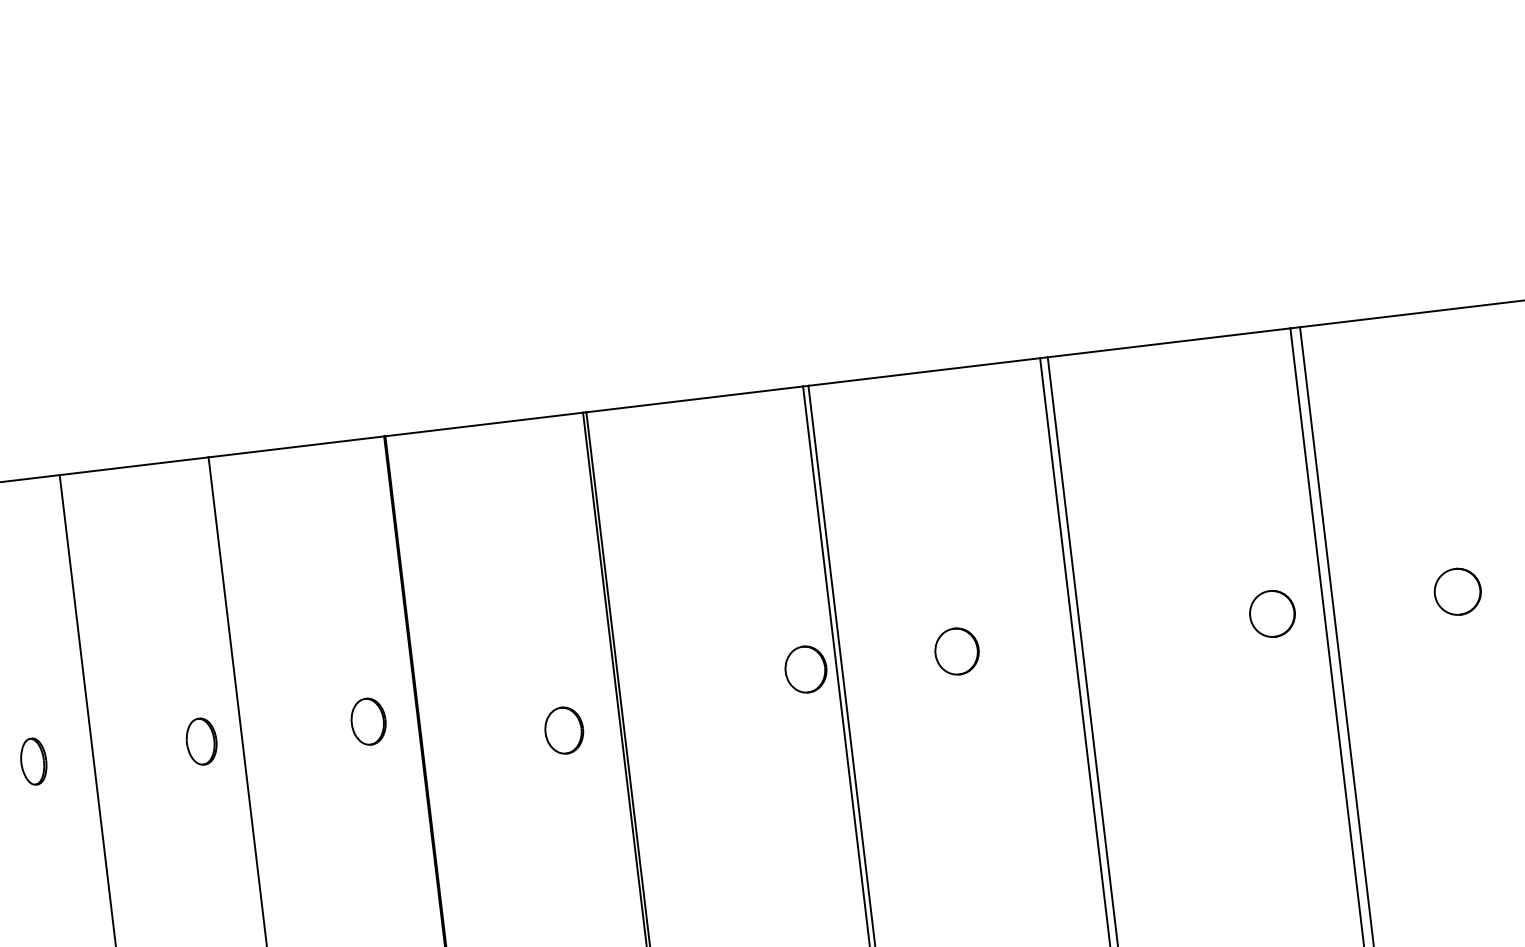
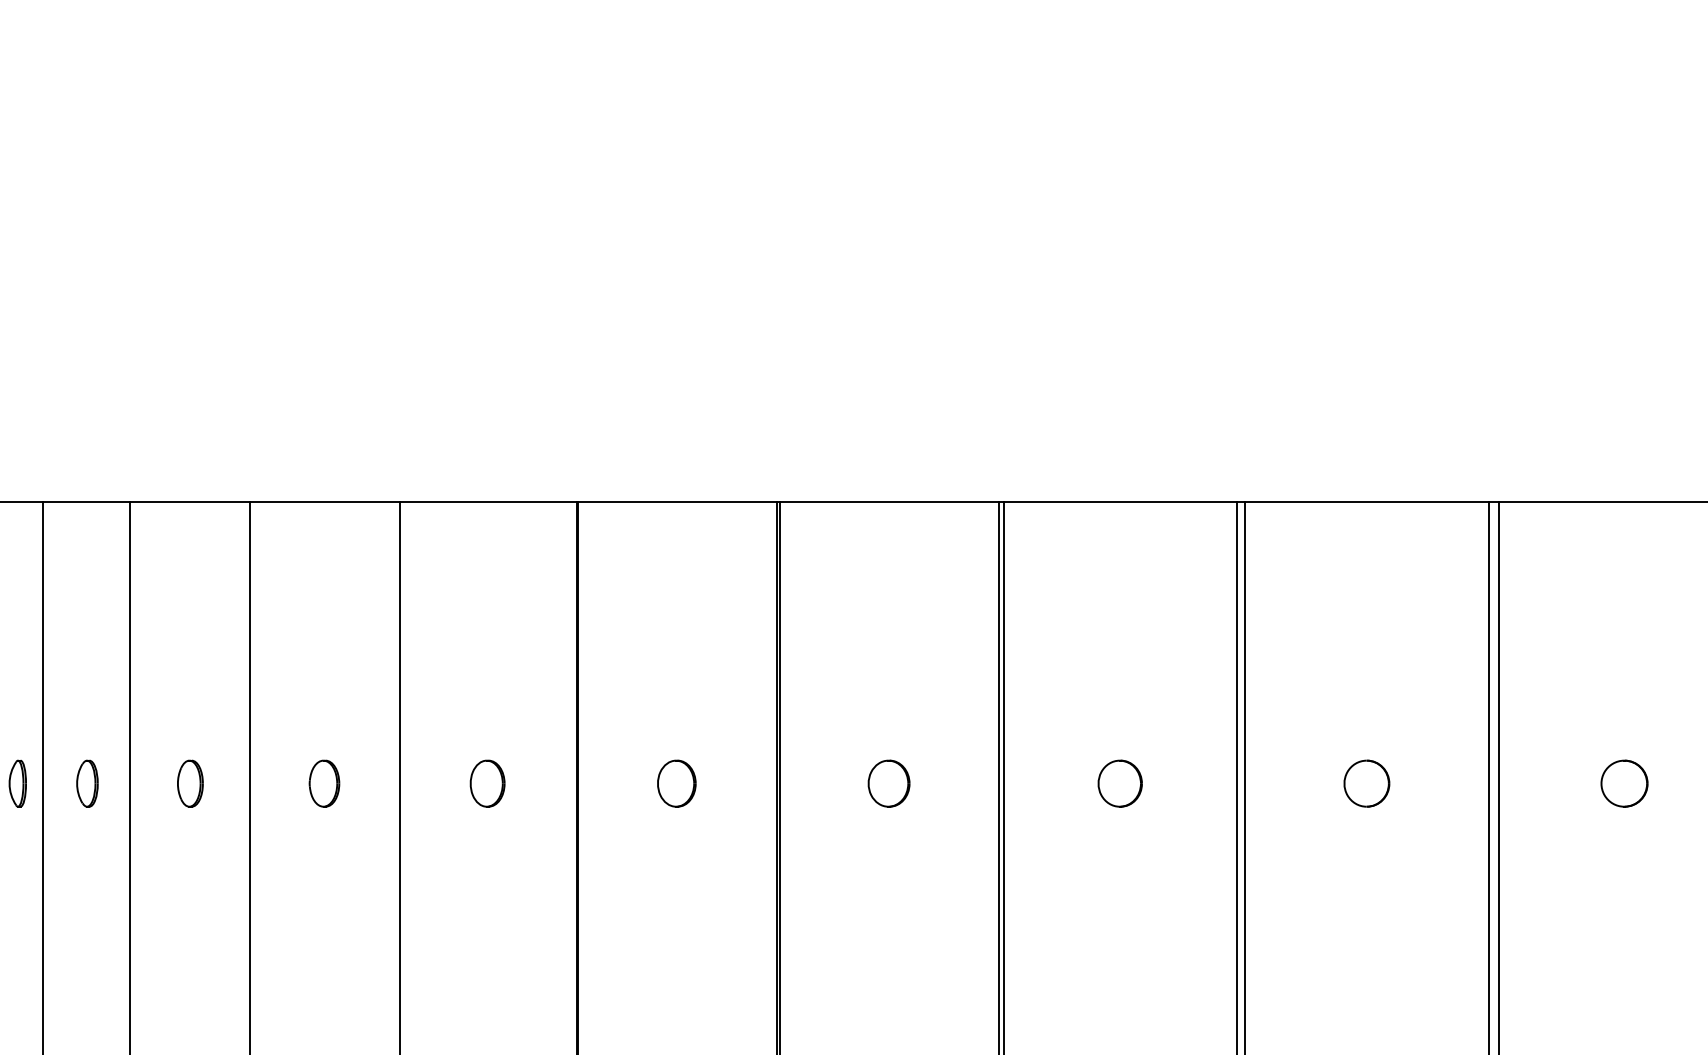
part: (1272, 613) -> (1366, 783), moved
part: (805, 669) -> (888, 783), moved
part: (368, 721) -> (487, 783), moved
part: (563, 730) -> (676, 783), moved
part: (201, 741) -> (324, 783), moved

